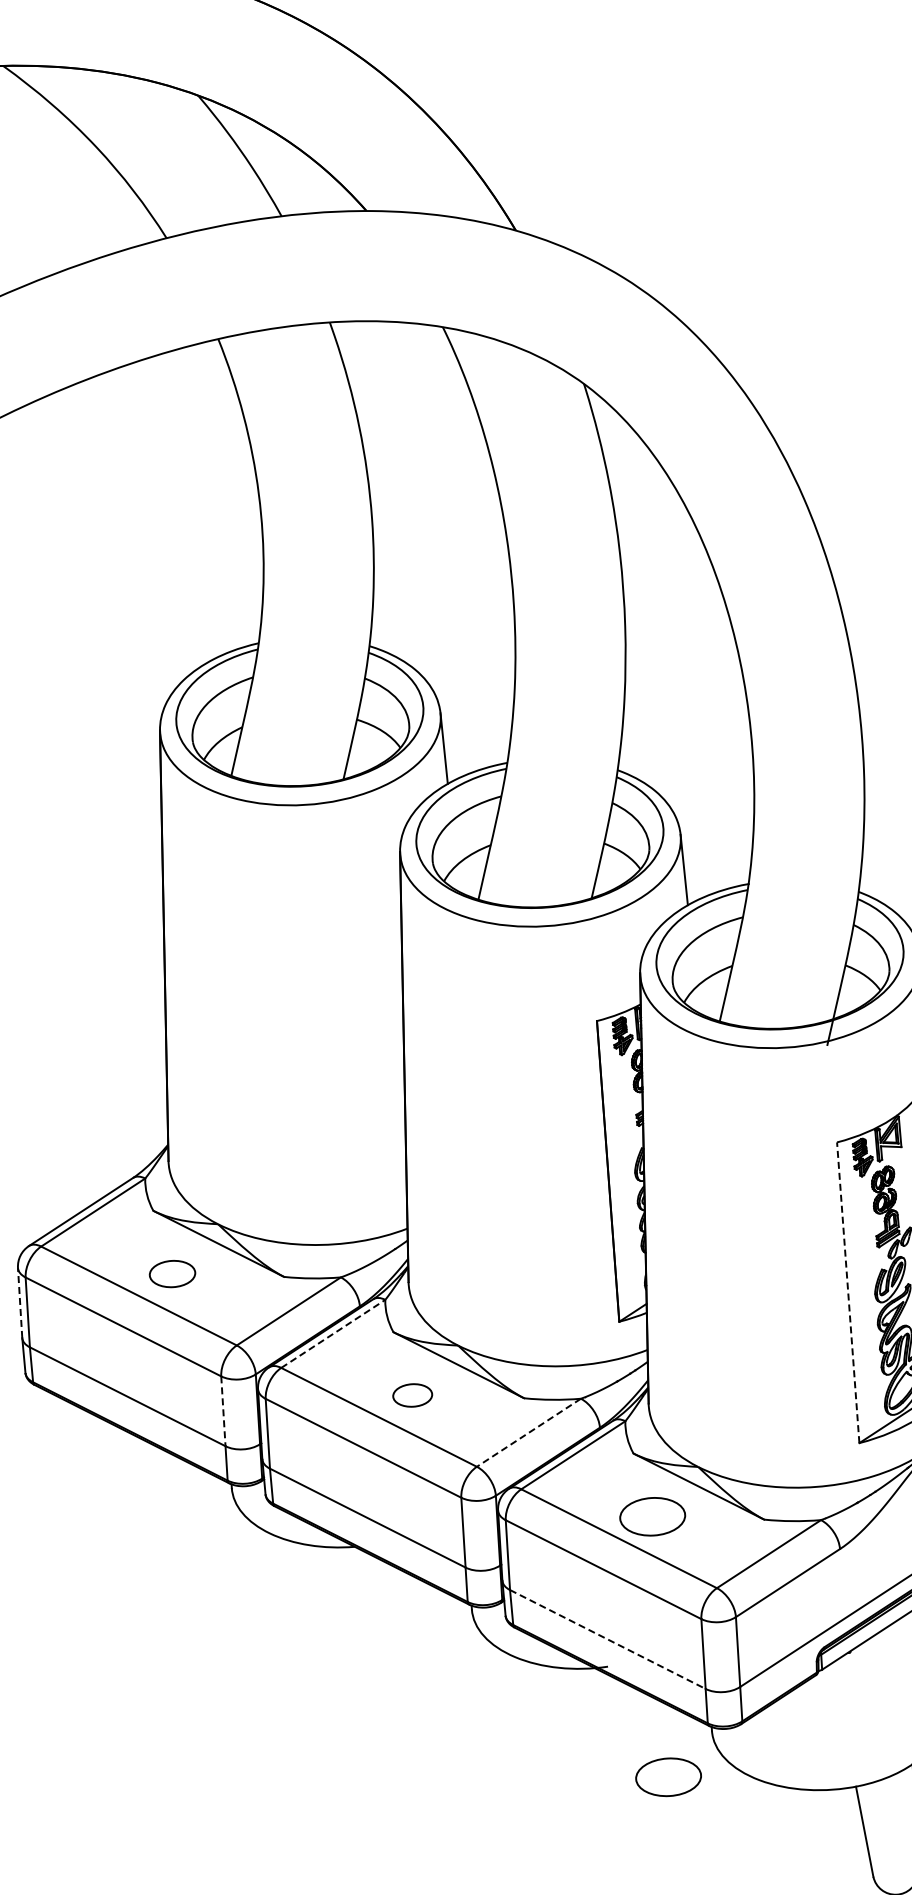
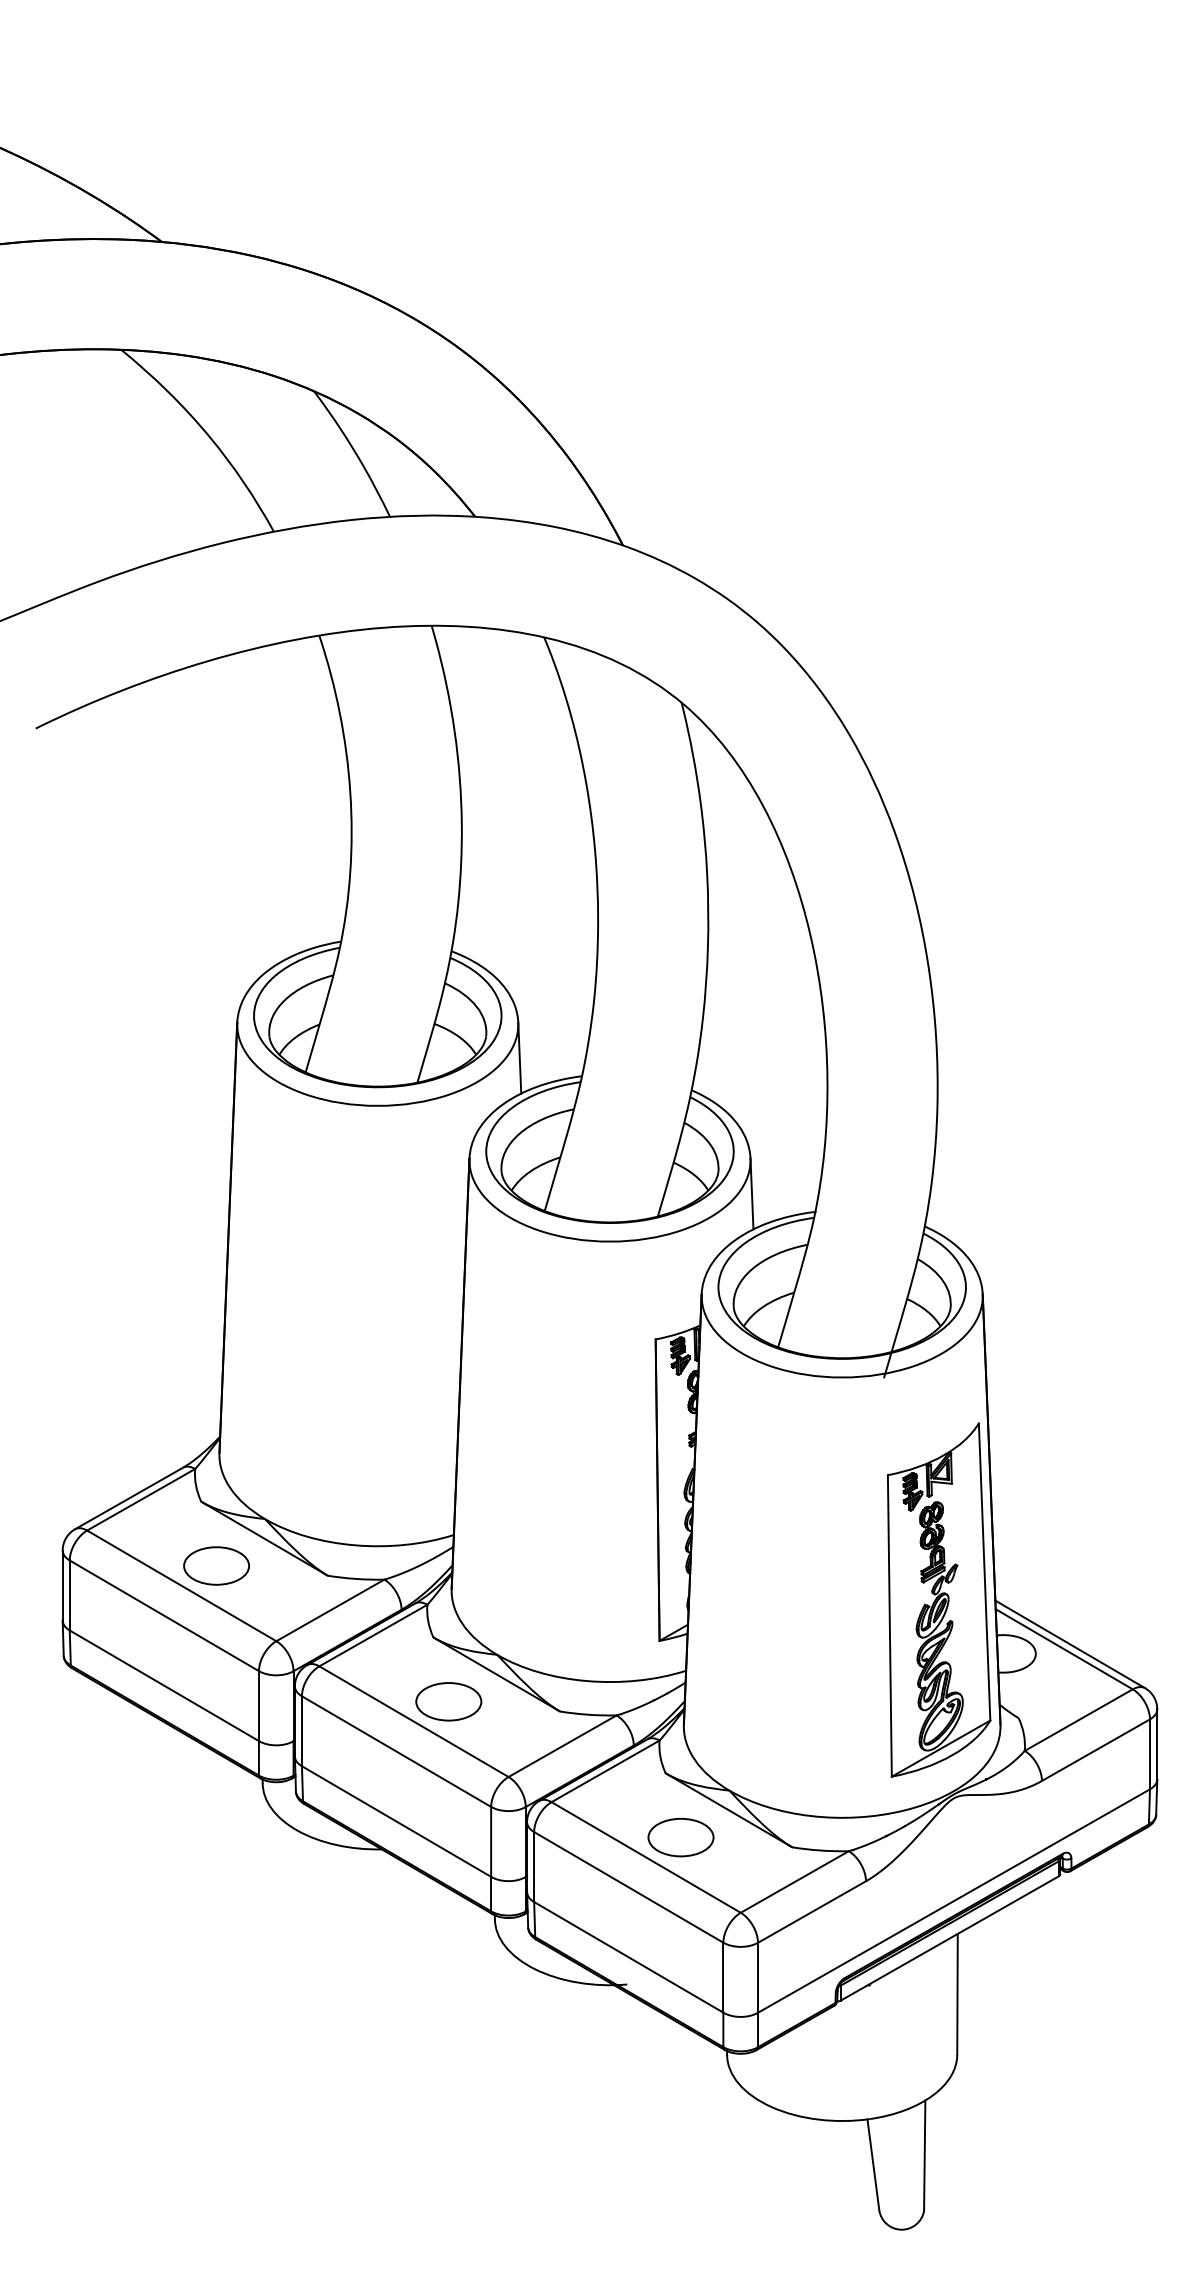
part: (172, 1273) -> (216, 1565), size x1.43
line: (847, 1292) -> (889, 1625), dashed -> solid
line: (19, 1302) -> (62, 1585), dashed -> solid
line: (333, 1333) -> (373, 1635), dashed -> solid
part: (412, 1395) -> (448, 1701), size x1.67
line: (222, 1411) -> (258, 1706), dashed -> solid
line: (528, 1433) -> (562, 1746), dashed -> solid
line: (607, 1639) -> (628, 1957), dashed -> solid
part: (668, 1777) -> (680, 2098), removed

